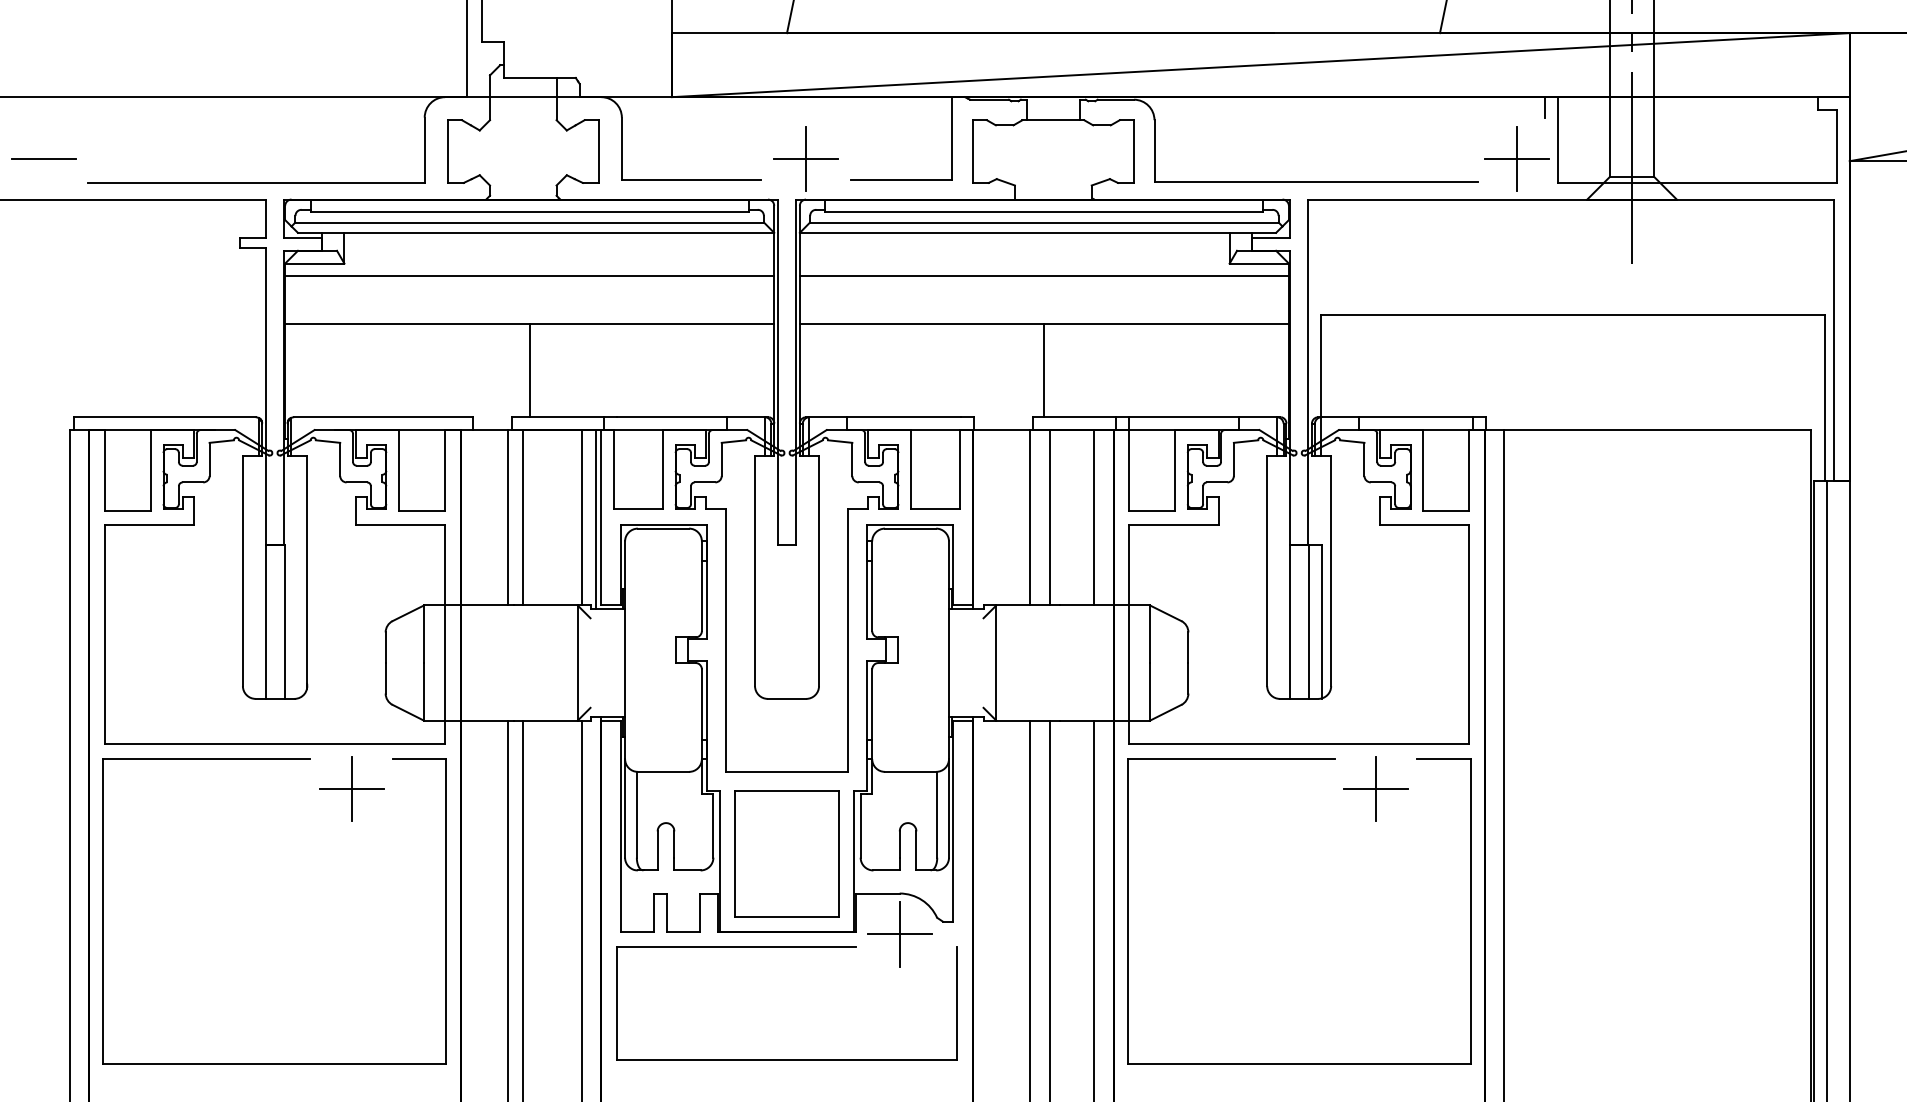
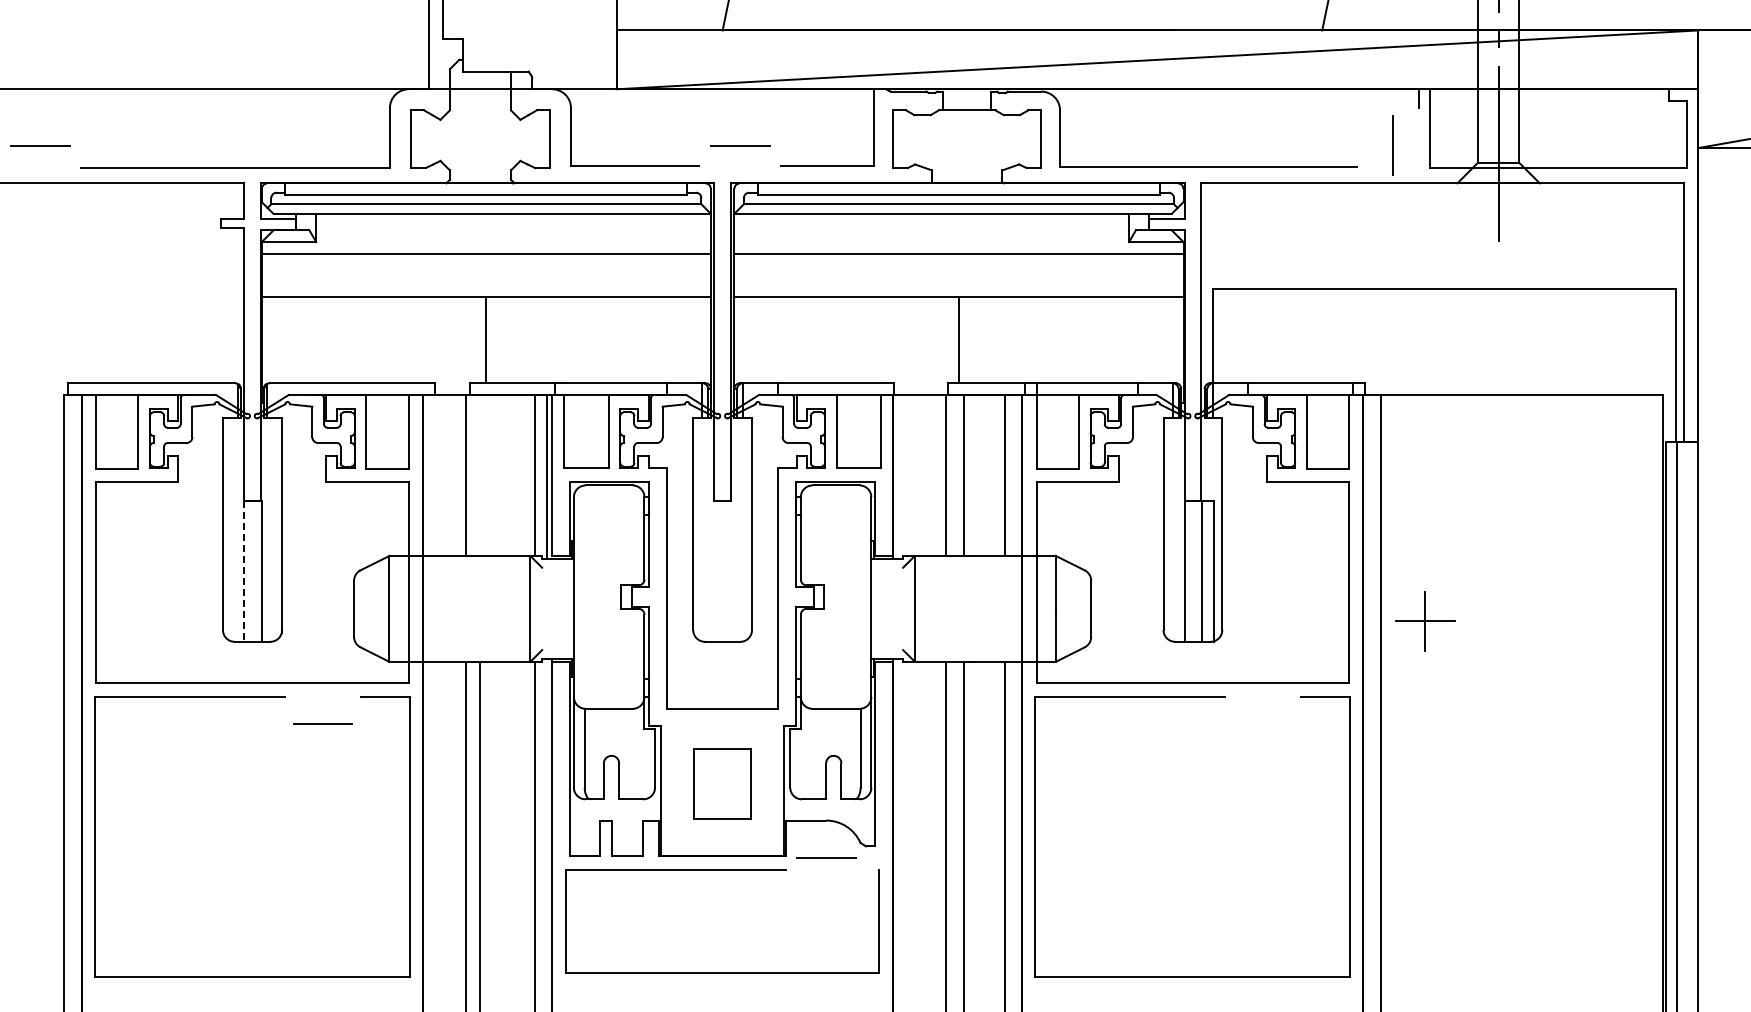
line: (806, 158) -> (740, 145), removed
line: (1516, 158) -> (1392, 145), removed
line: (523, 517) -> (480, 475), removed
line: (266, 622) -> (244, 571), solid -> dashed
line: (351, 787) -> (322, 723), removed
part: (1376, 788) -> (1425, 621), moved
part: (786, 853) -> (722, 783), size x0.6
line: (900, 933) -> (826, 857), removed

